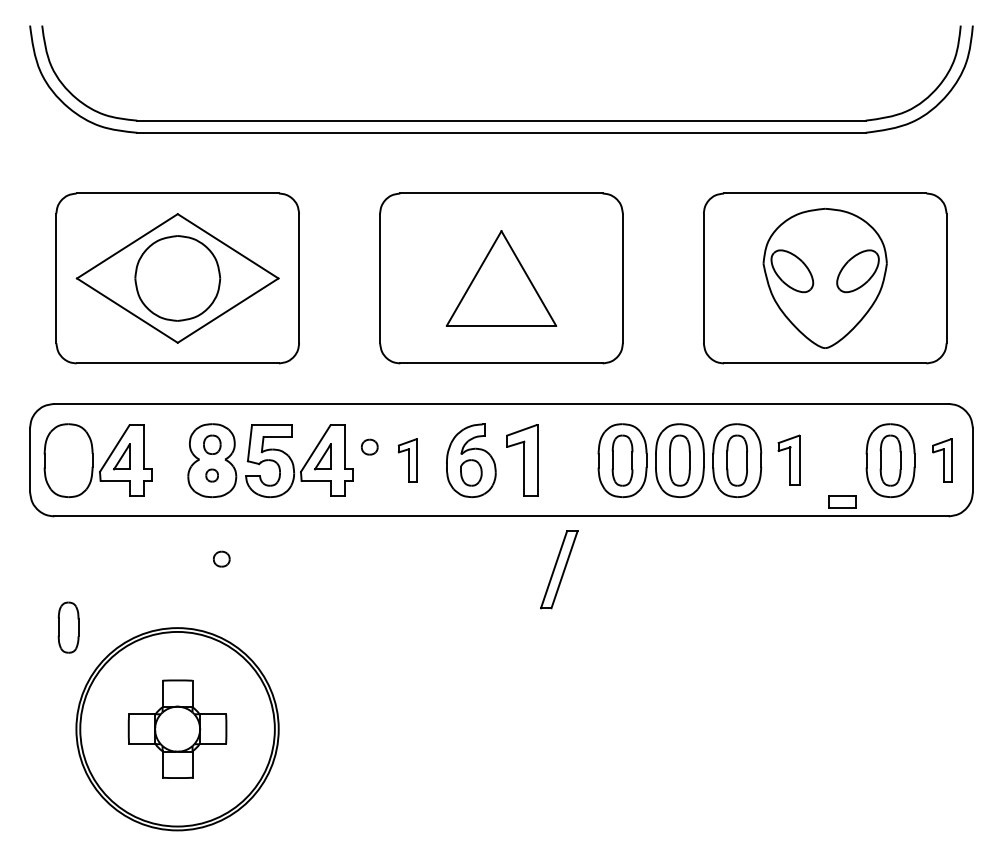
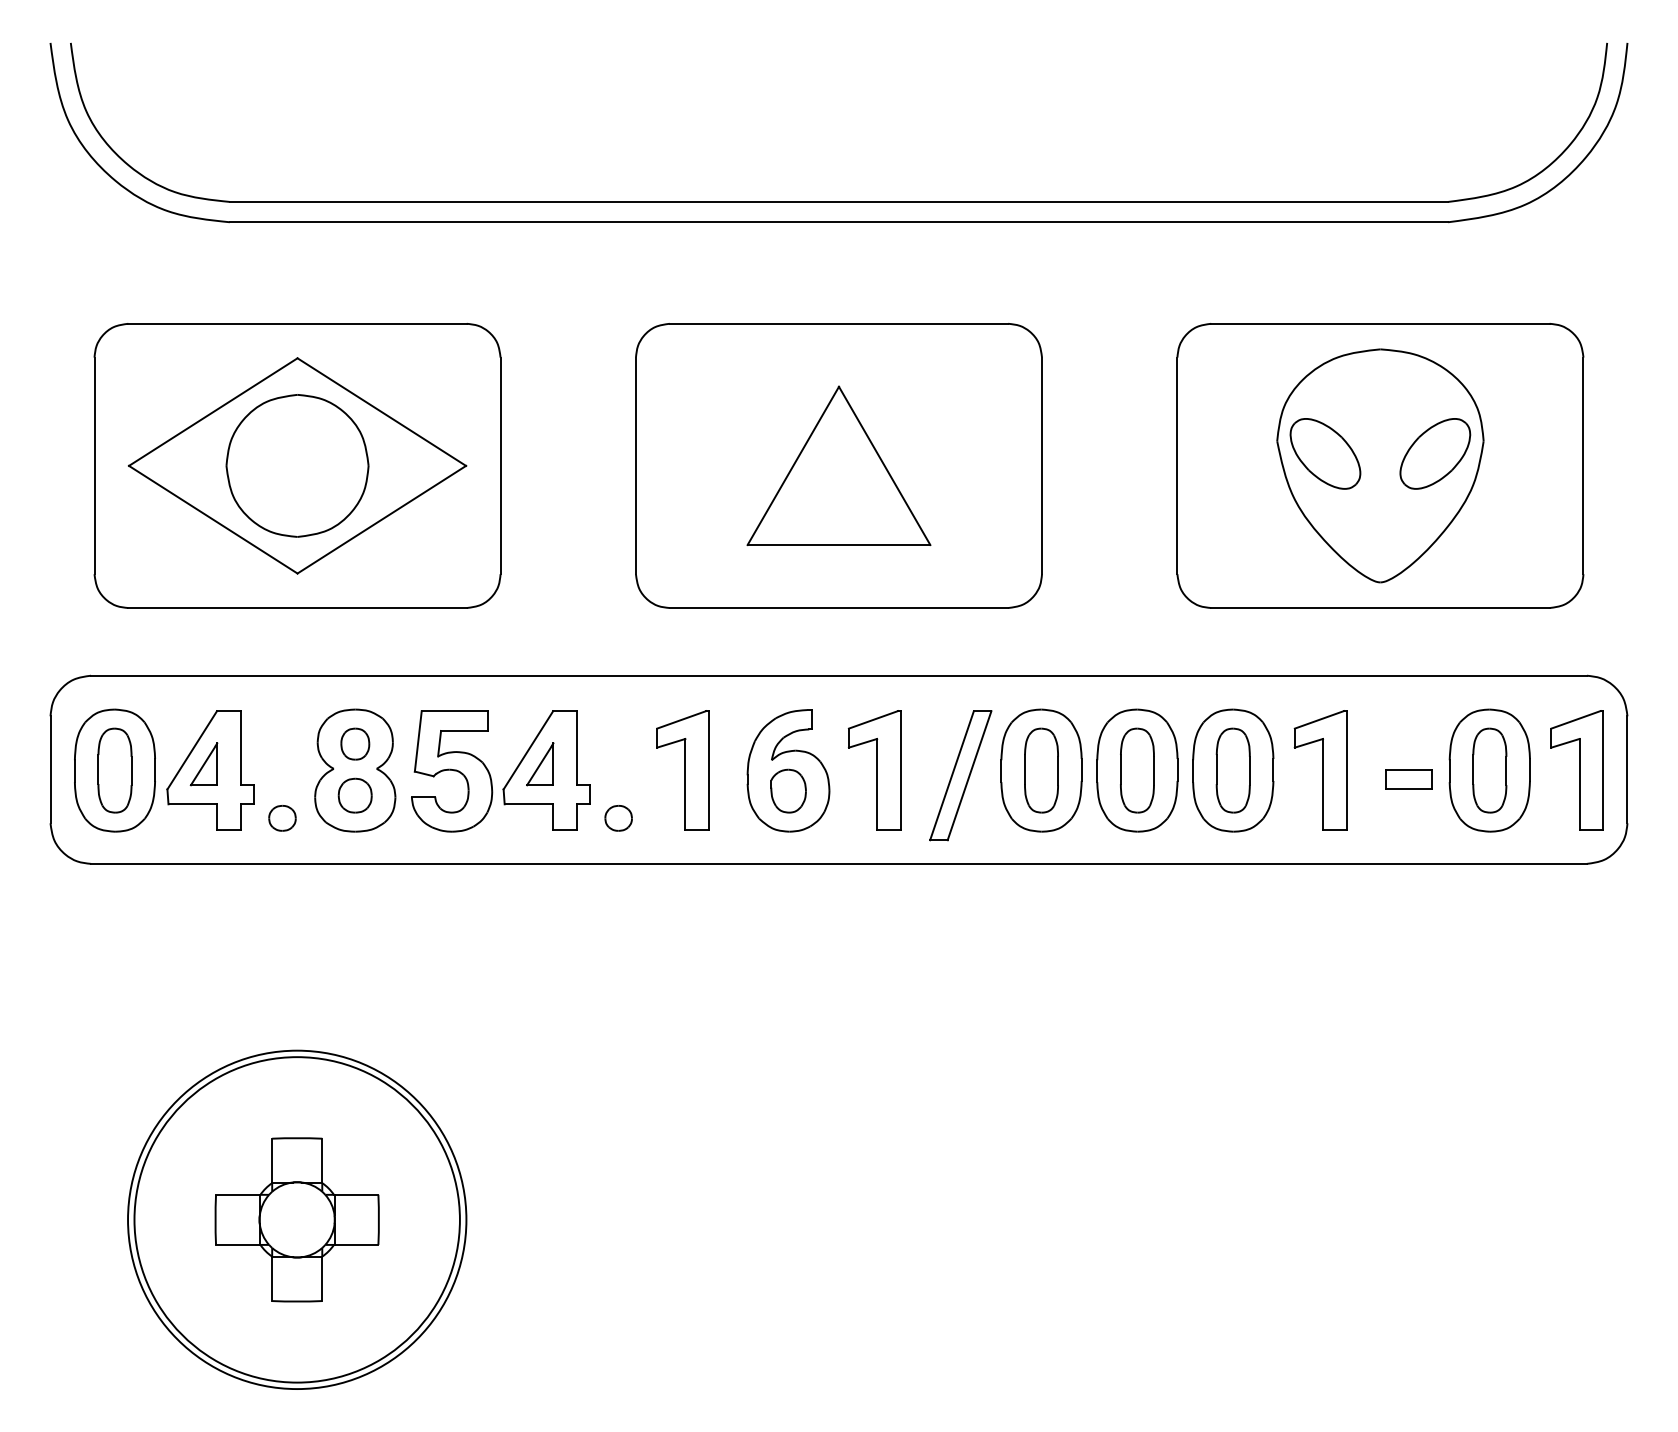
part: (369, 446) -> (618, 817), moved
part: (407, 460) -> (681, 770), size x1.67
part: (789, 460) -> (1320, 770), size x1.43
part: (942, 460) -> (1576, 770), size x1.67
part: (211, 475) -> (353, 795), size x1.67
part: (842, 501) -> (1409, 778), moved
part: (221, 558) -> (282, 817), moved
part: (559, 569) -> (961, 775), moved
part: (68, 627) -> (114, 770), moved

